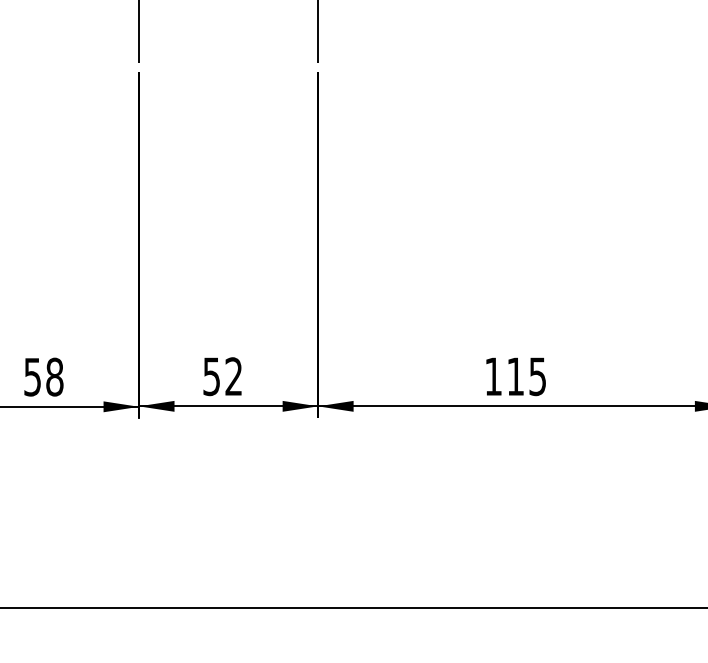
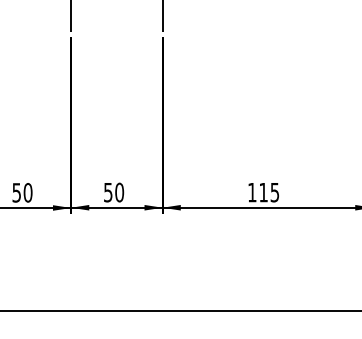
text: (53, 376) -> (27, 192), 58 -> 50
text: (233, 376) -> (119, 192), 52 -> 50

